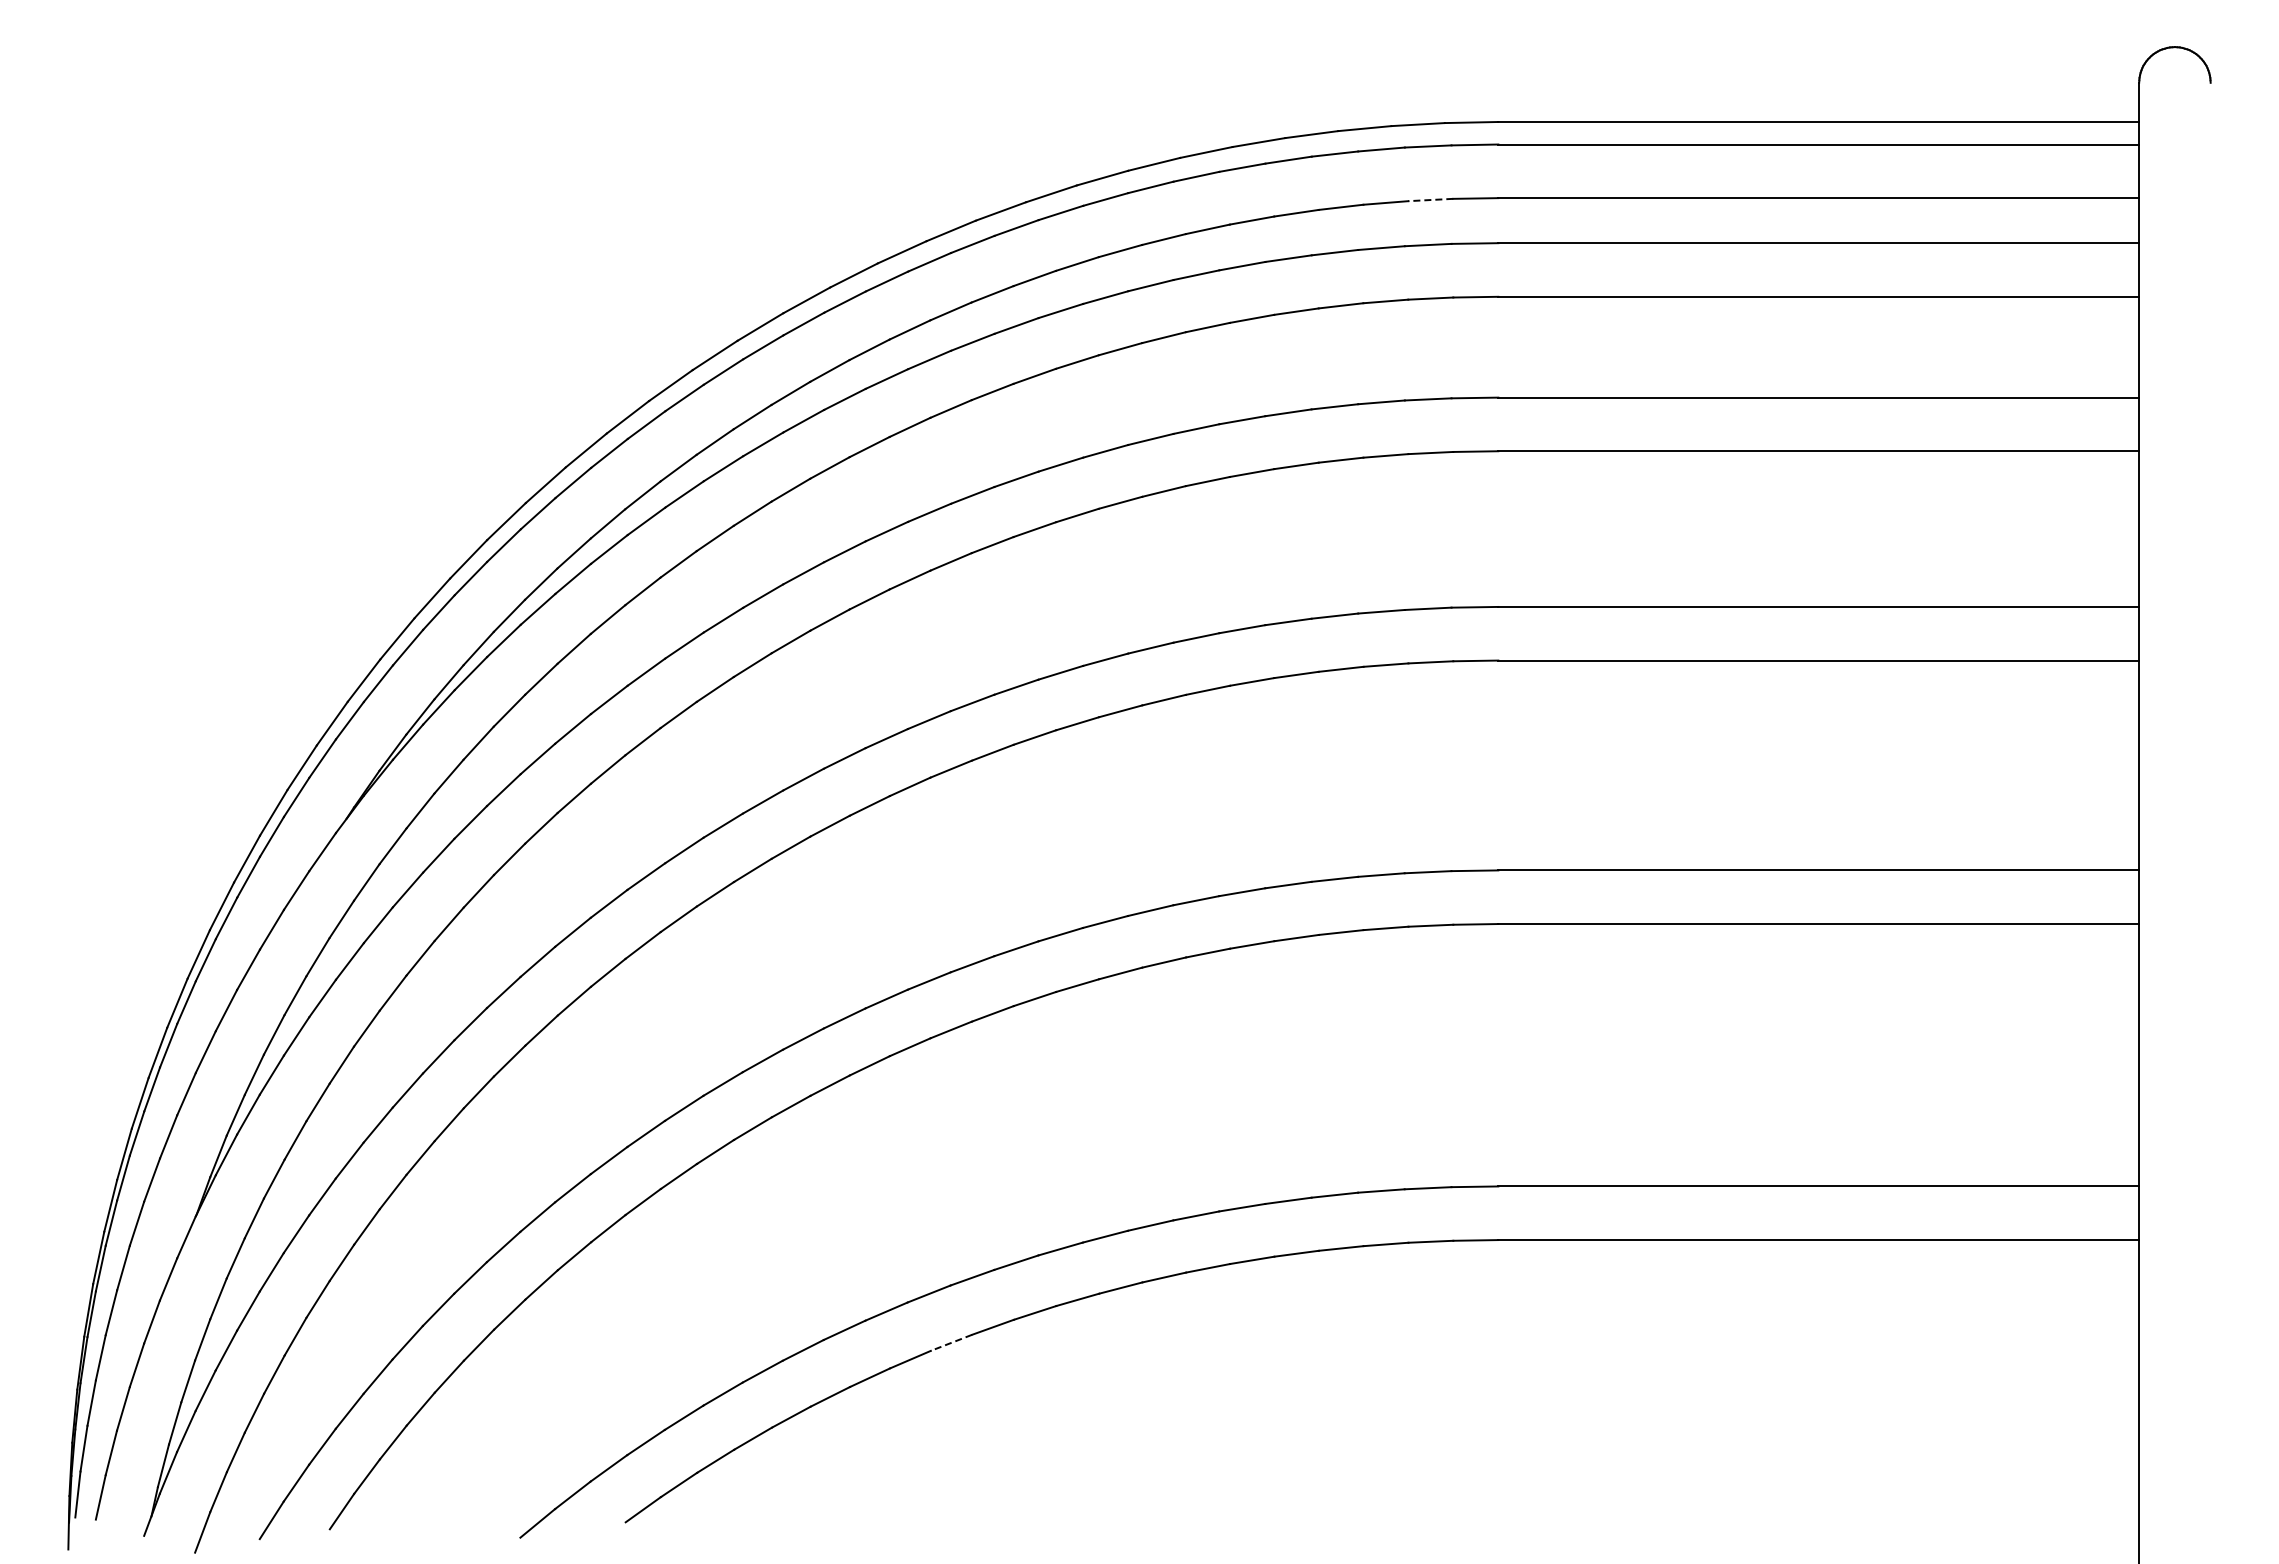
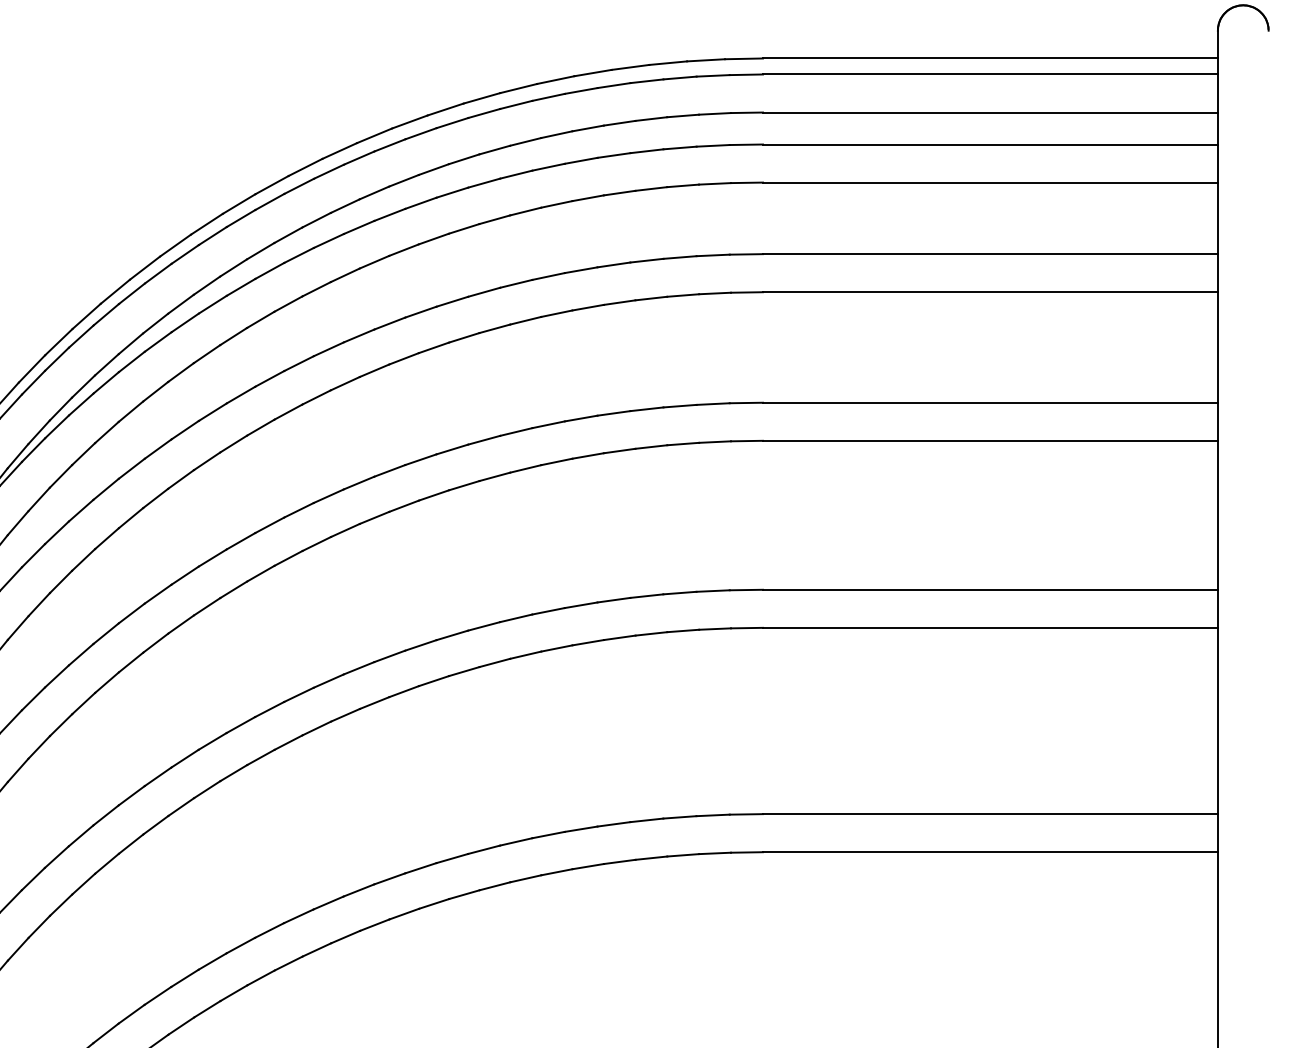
line: (1430, 200) -> (714, 114), dashed -> solid
line: (951, 1343) -> (374, 925), dashed -> solid

